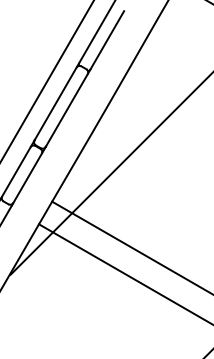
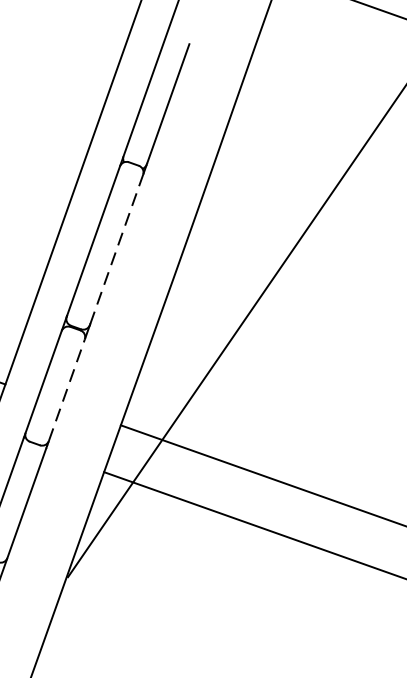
line: (66, 110) -> (116, 249), solid -> dashed
line: (27, 177) -> (66, 388), solid -> dashed

